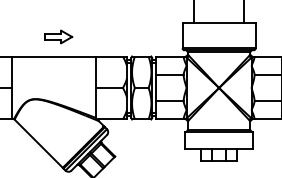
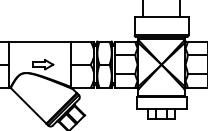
part: (58, 36) -> (43, 64), moved

